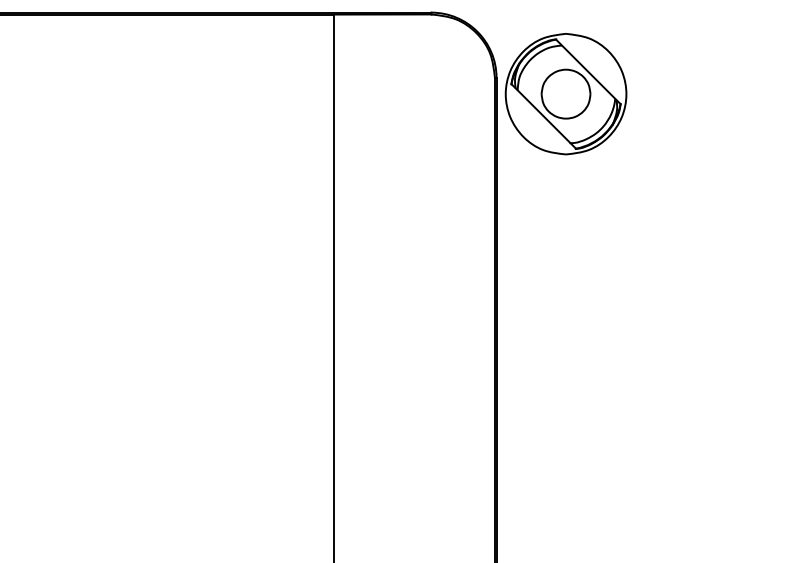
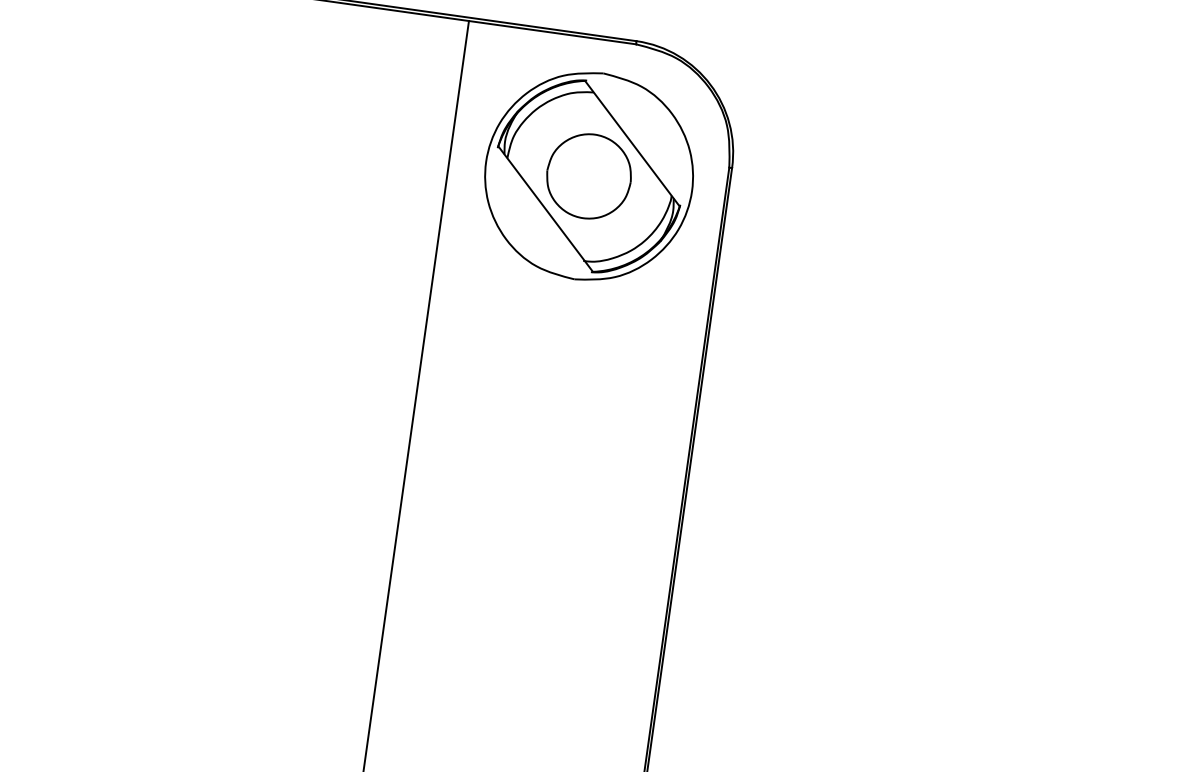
part: (565, 94) -> (588, 176), moved

